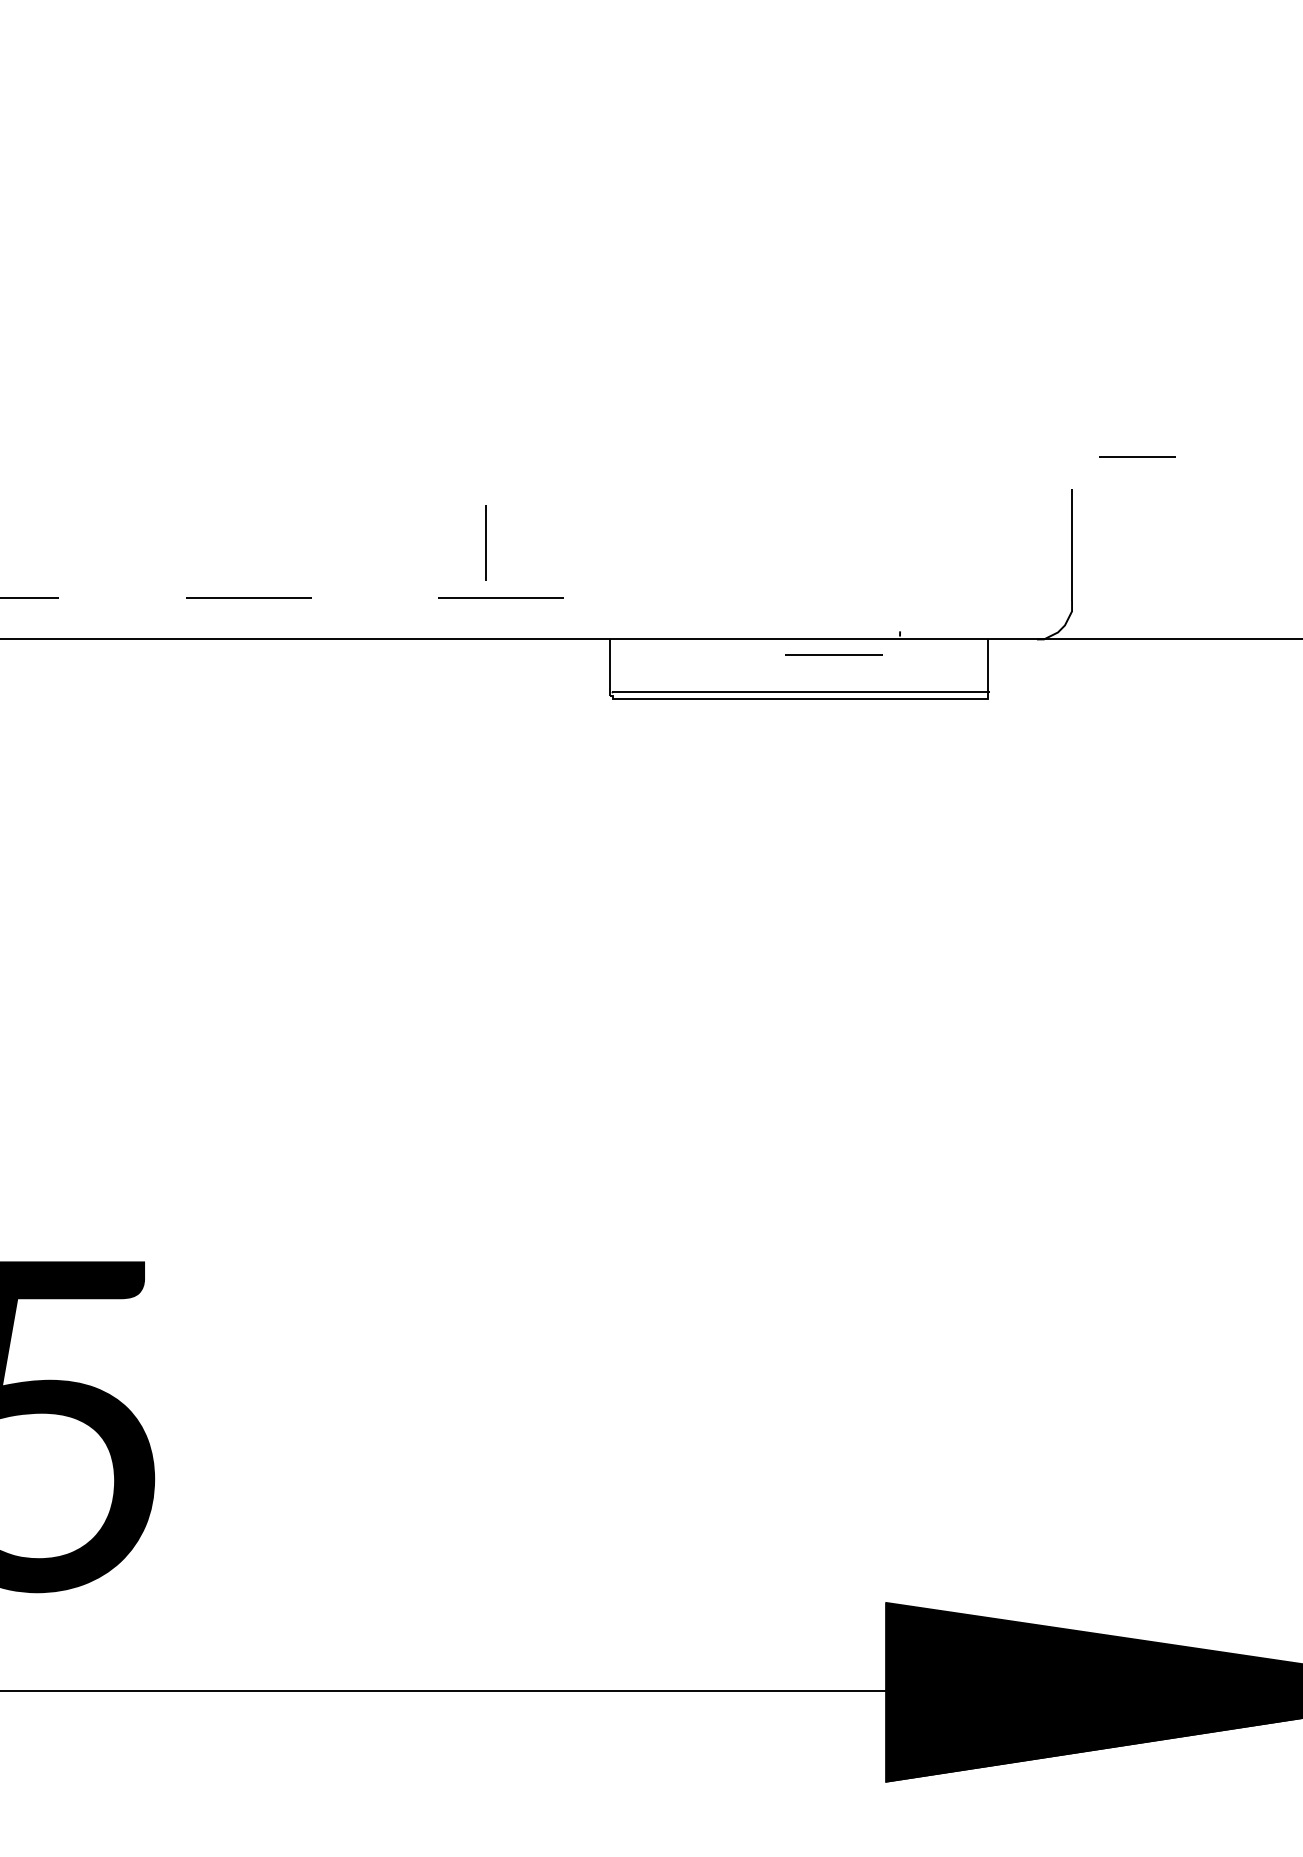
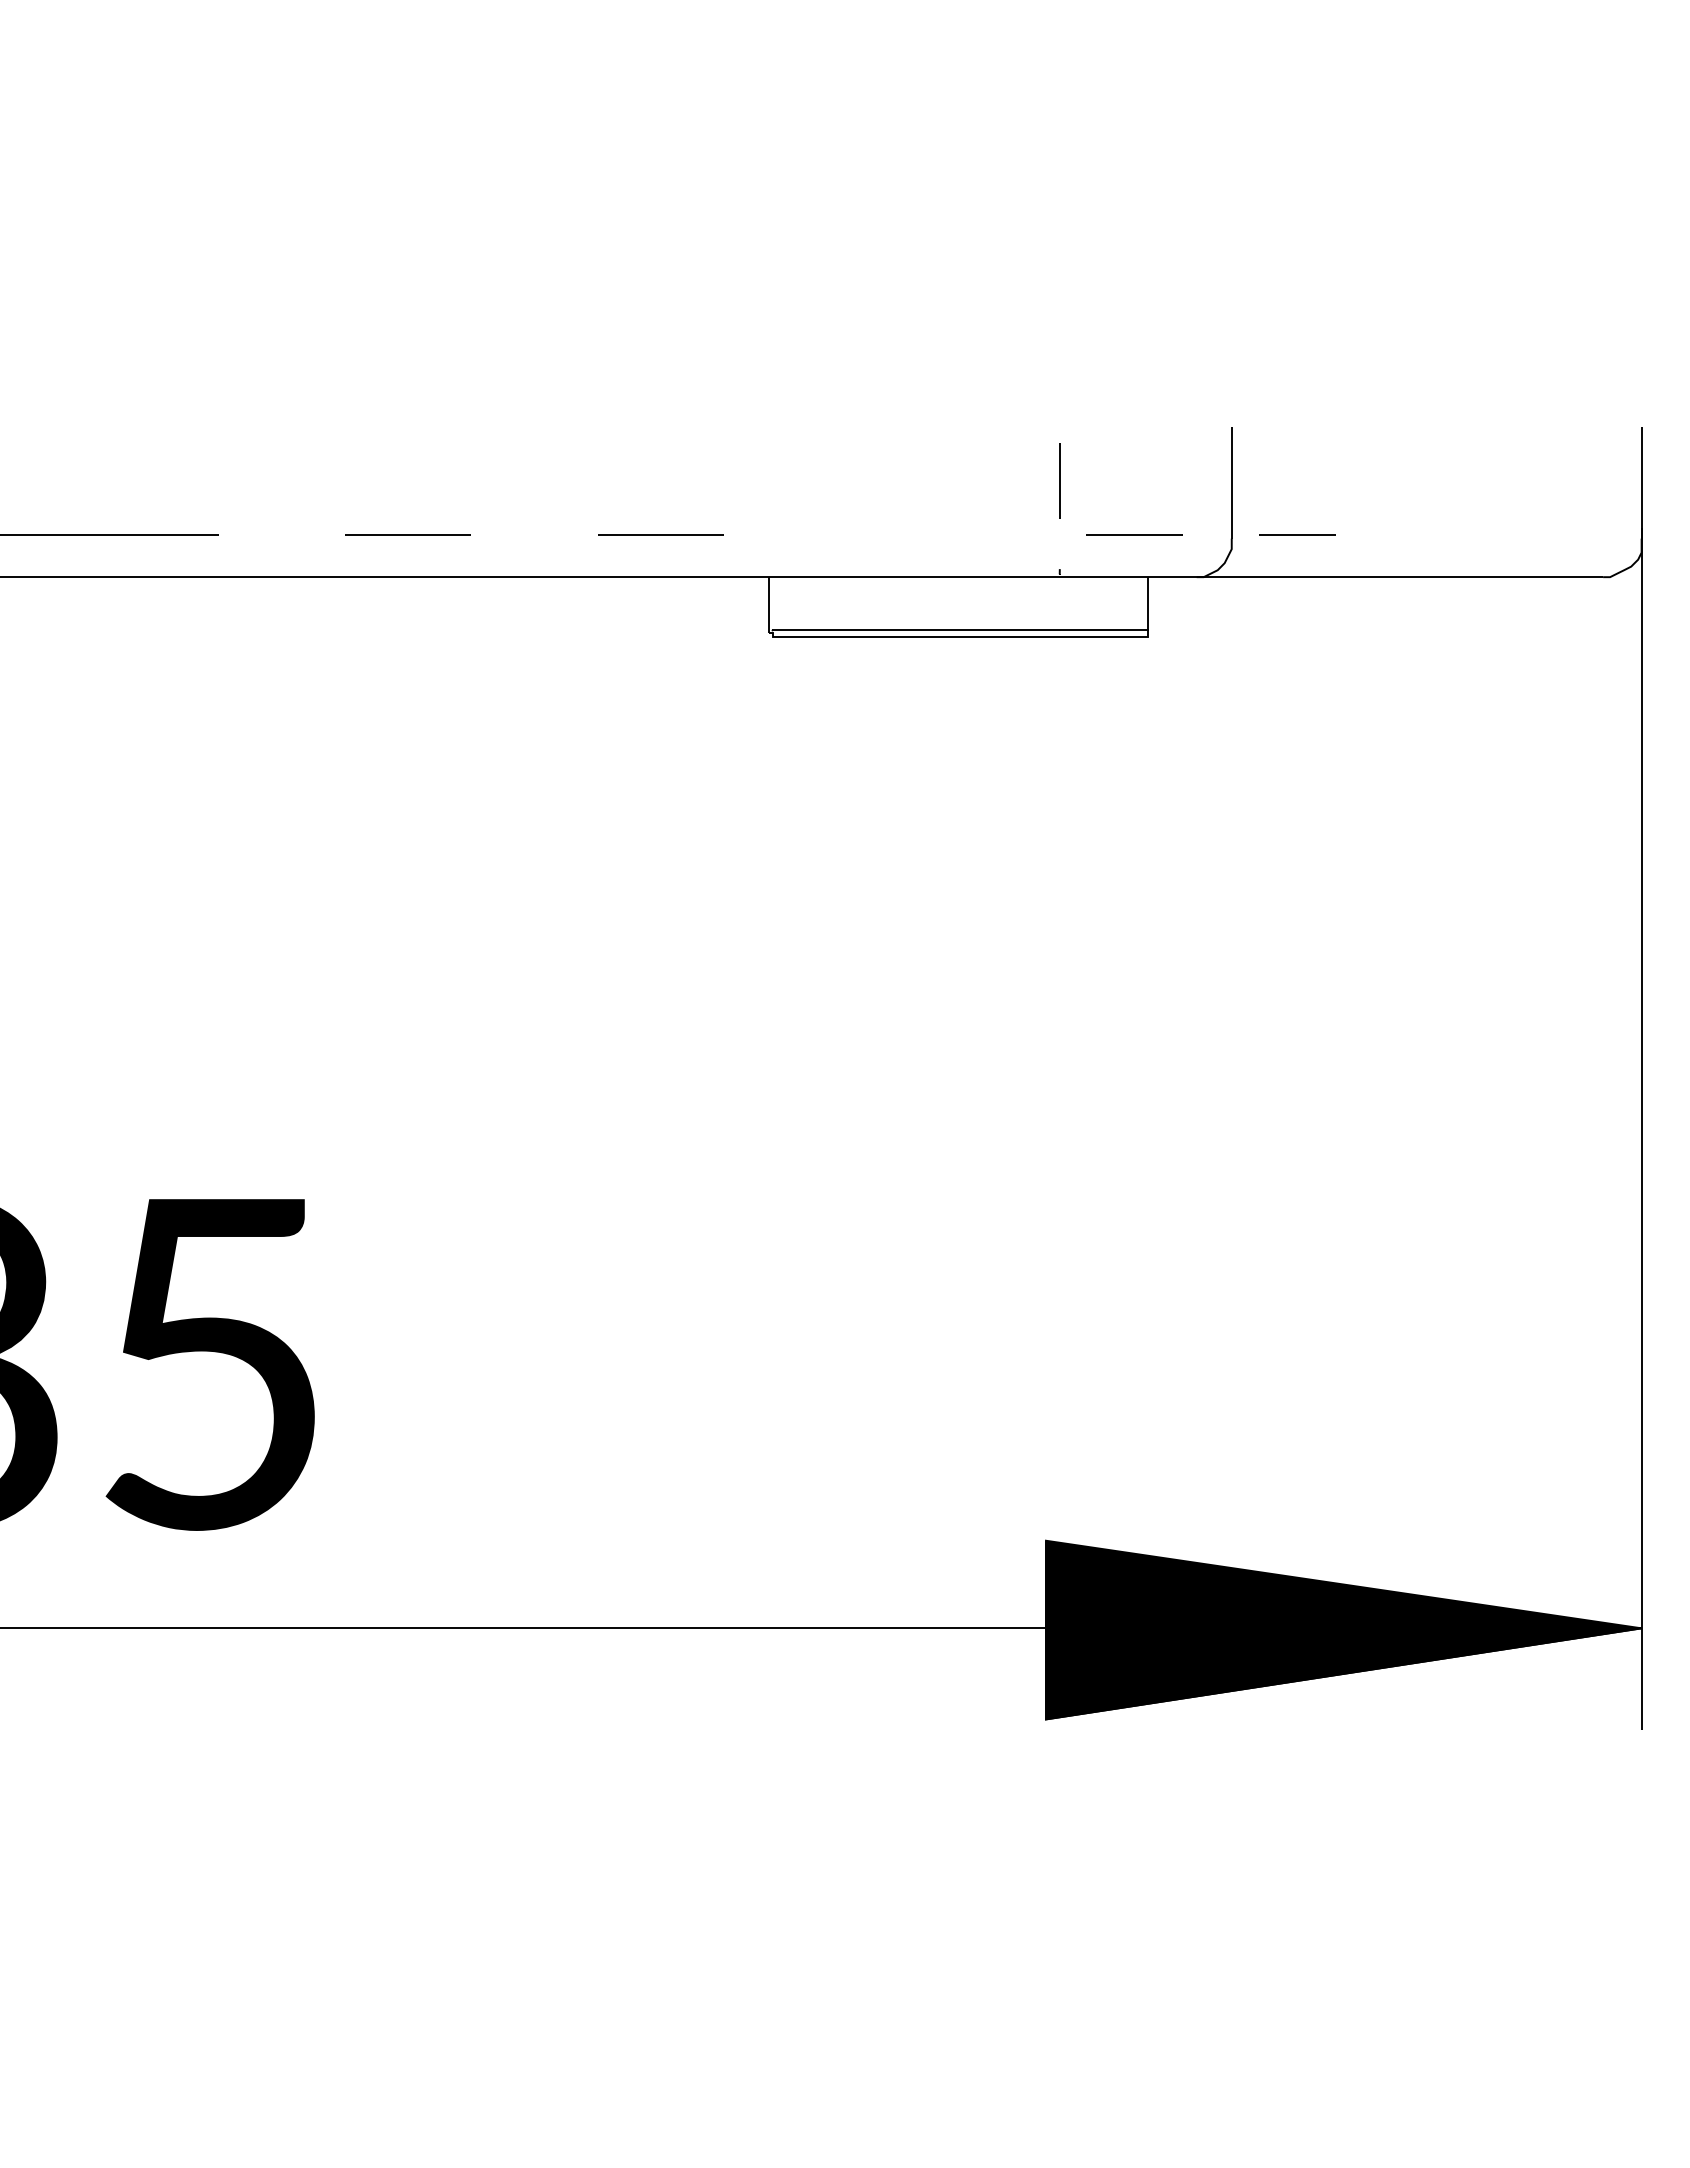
line: (1137, 455) -> (1297, 534), moved
line: (485, 542) -> (1059, 480), moved
line: (833, 653) -> (1134, 534), moved

